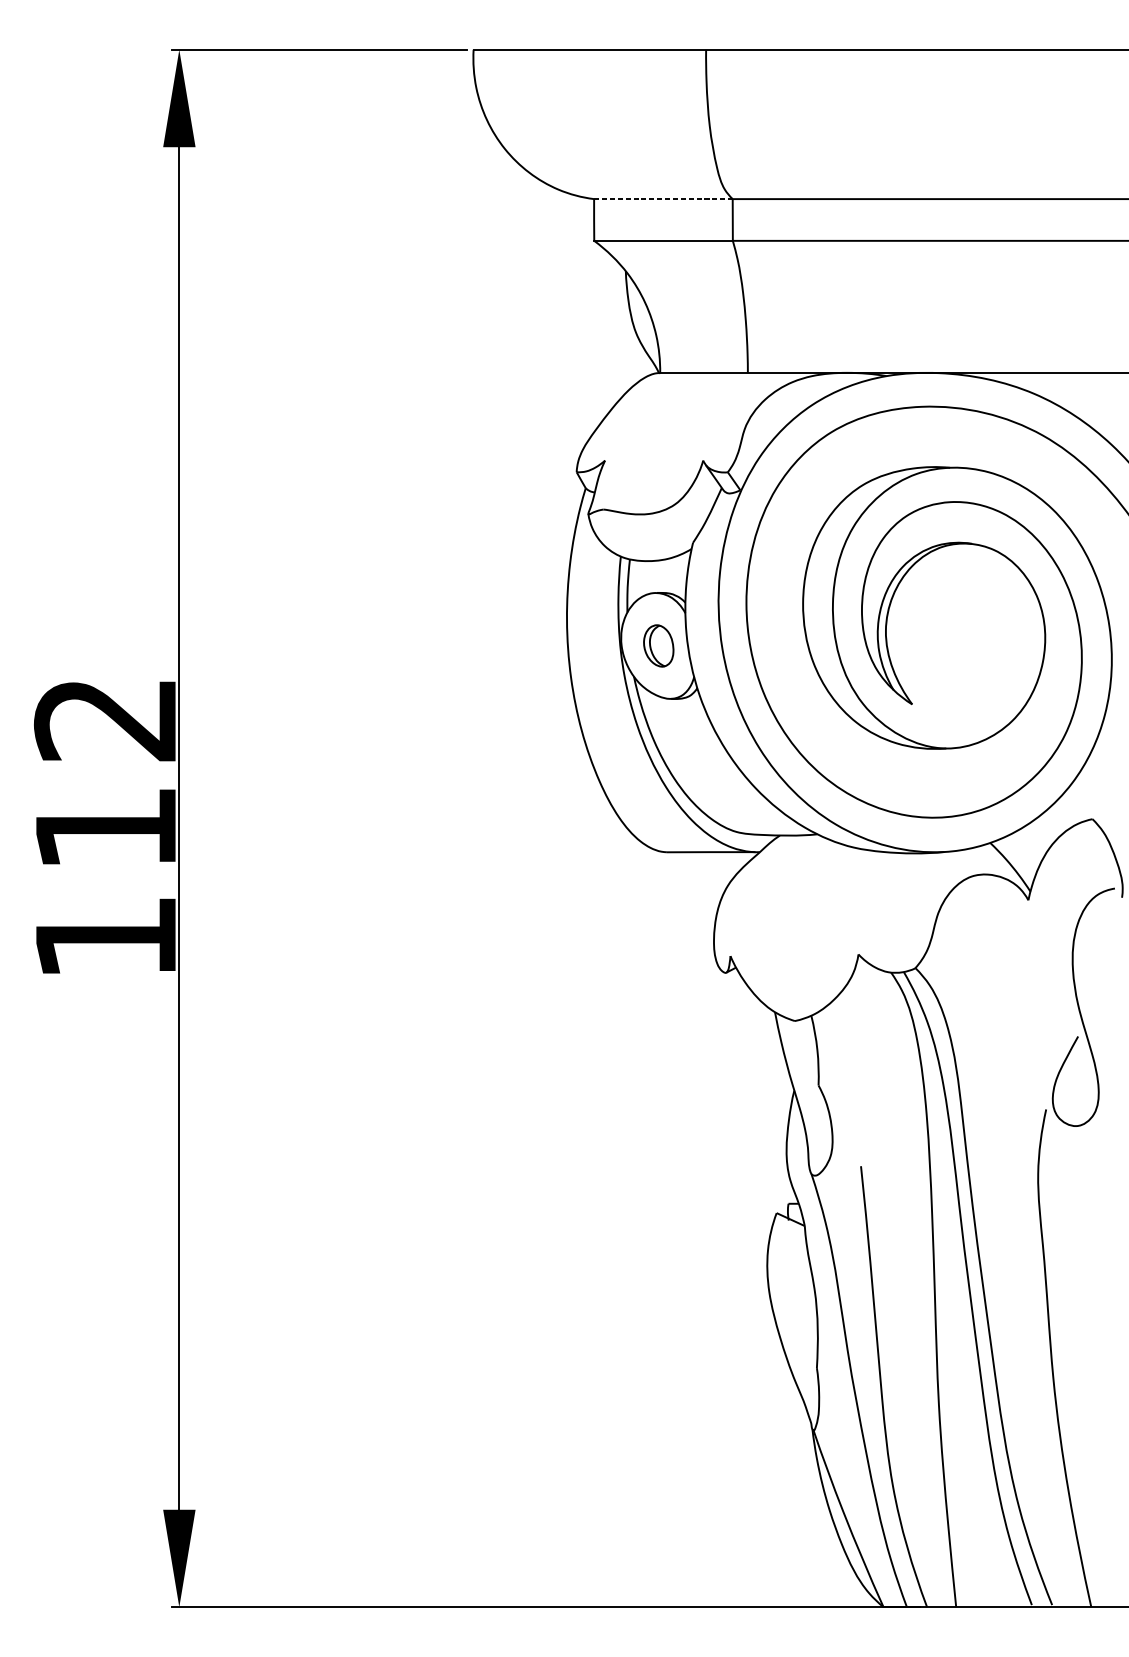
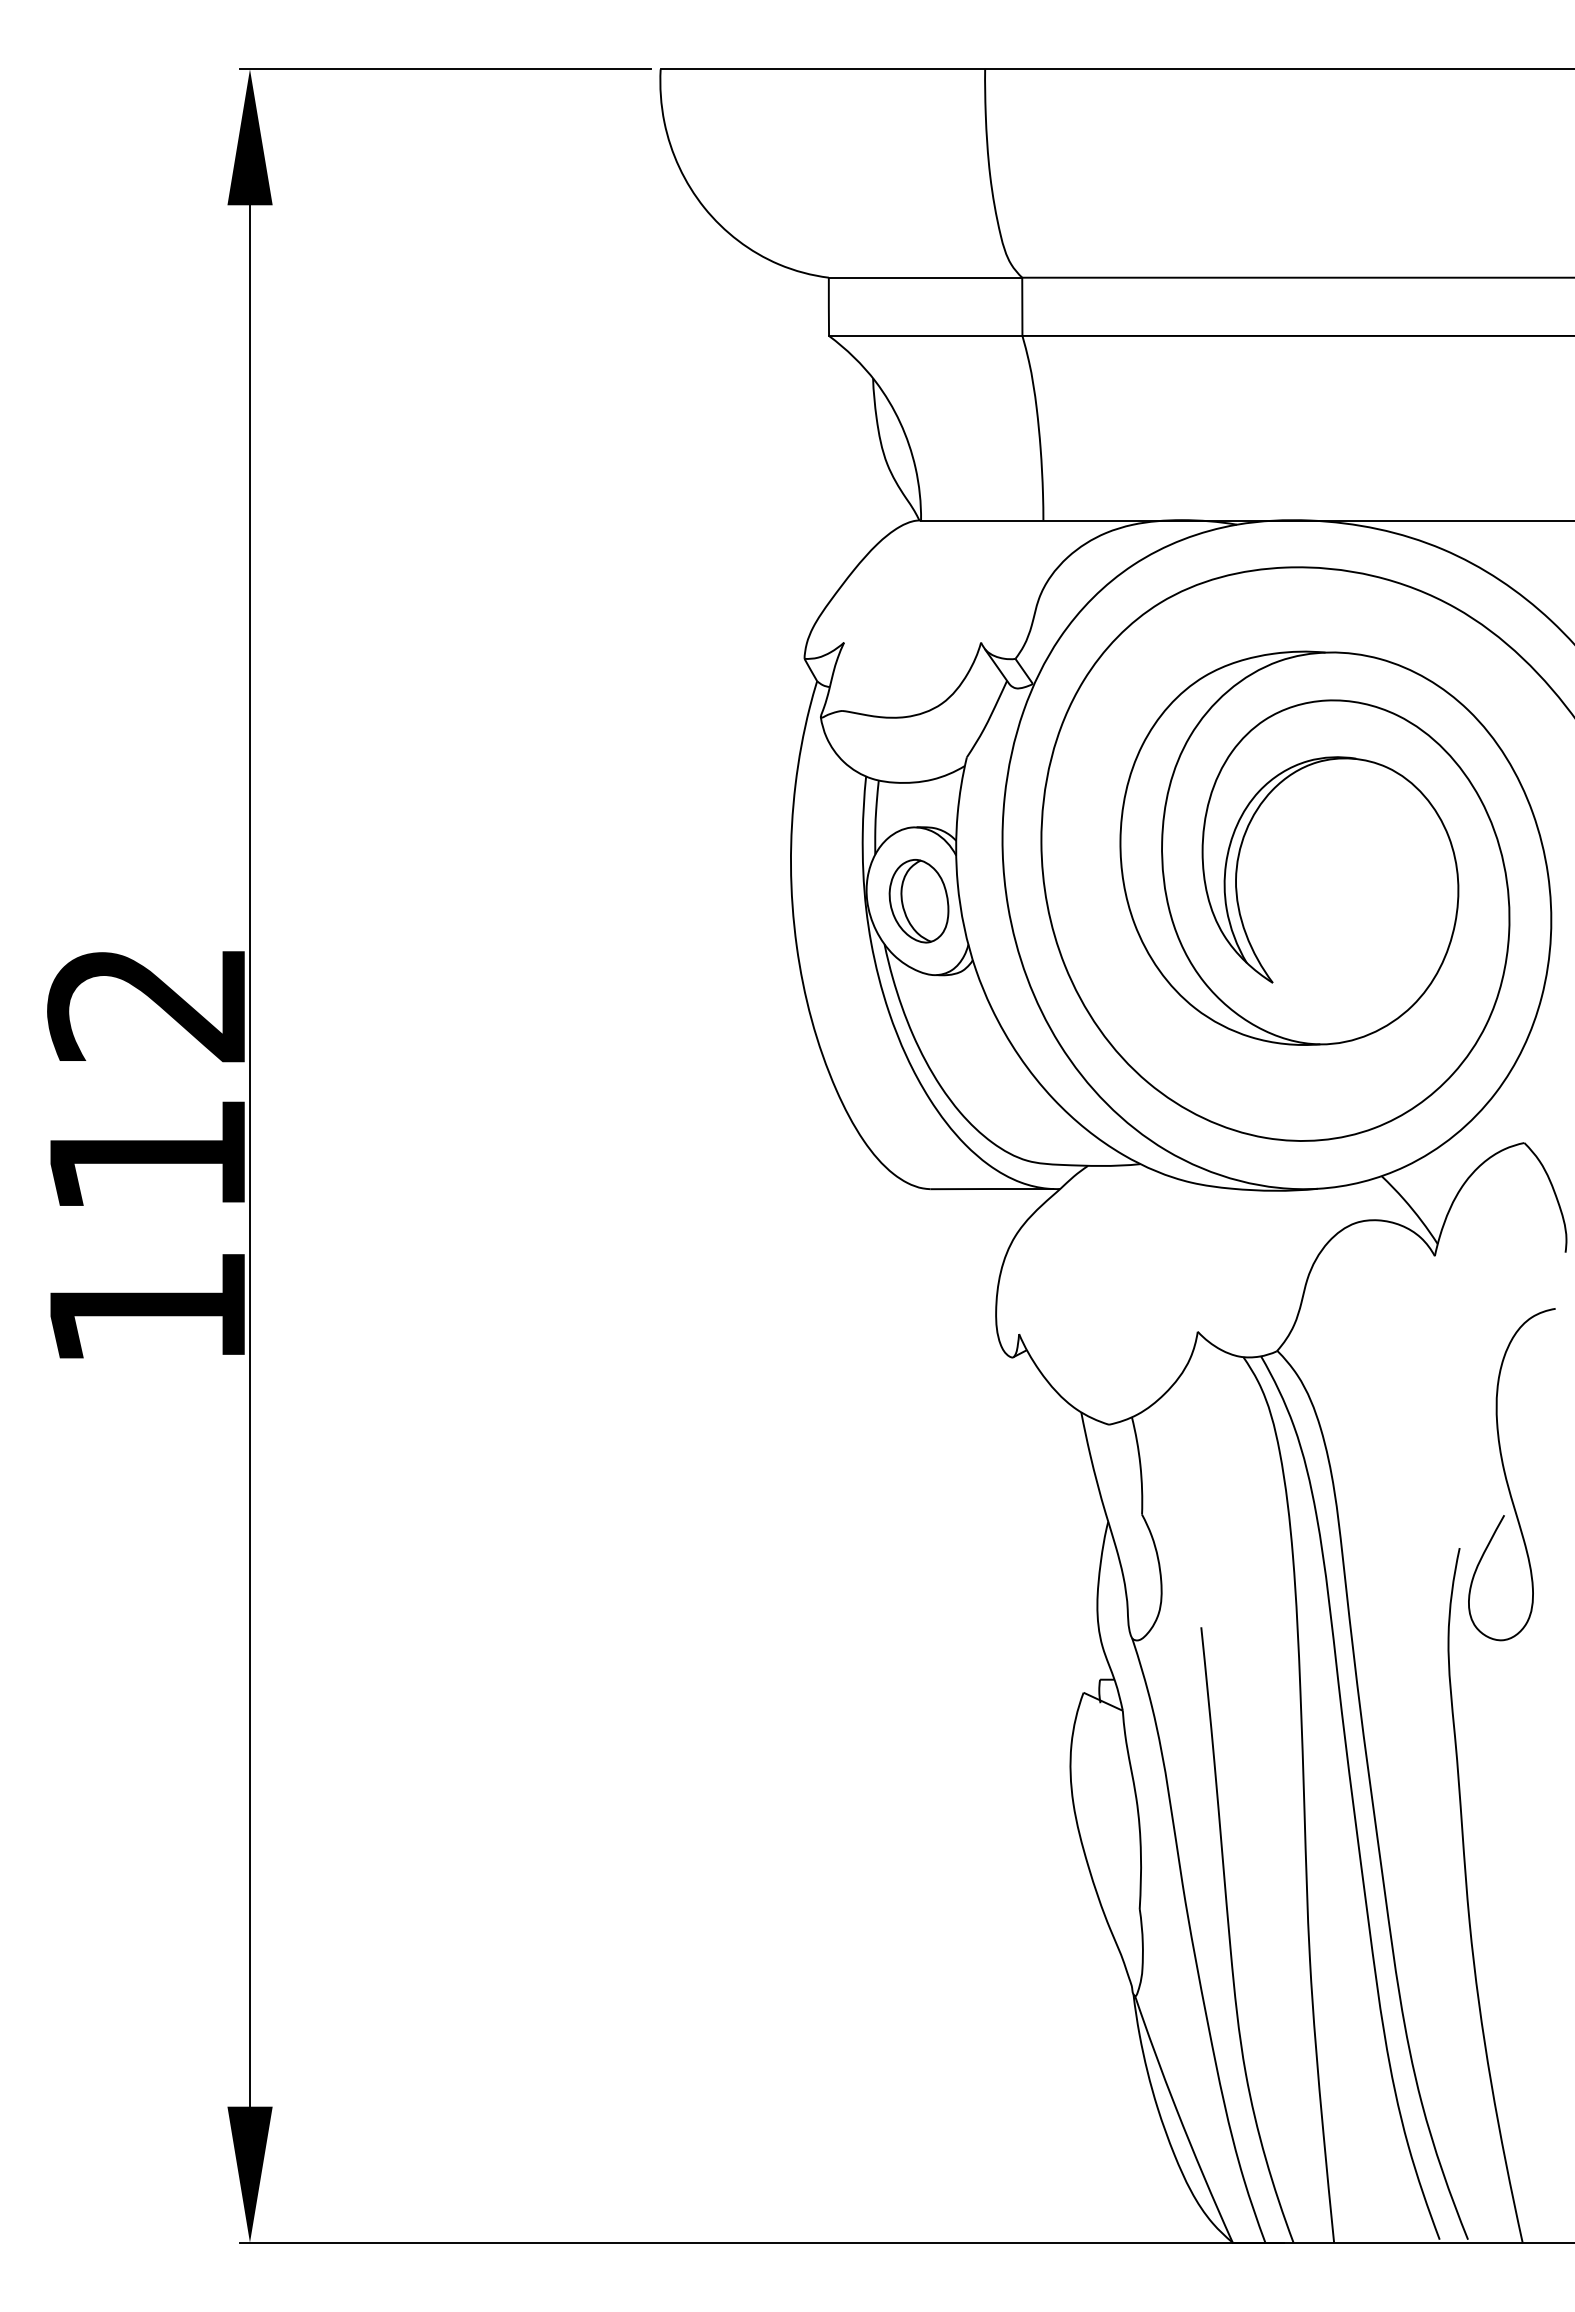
line: (663, 198) -> (925, 277), dashed -> solid
part: (658, 646) -> (918, 901), size x1.43
curve: (1079, 1007) -> (1506, 1474), moved

